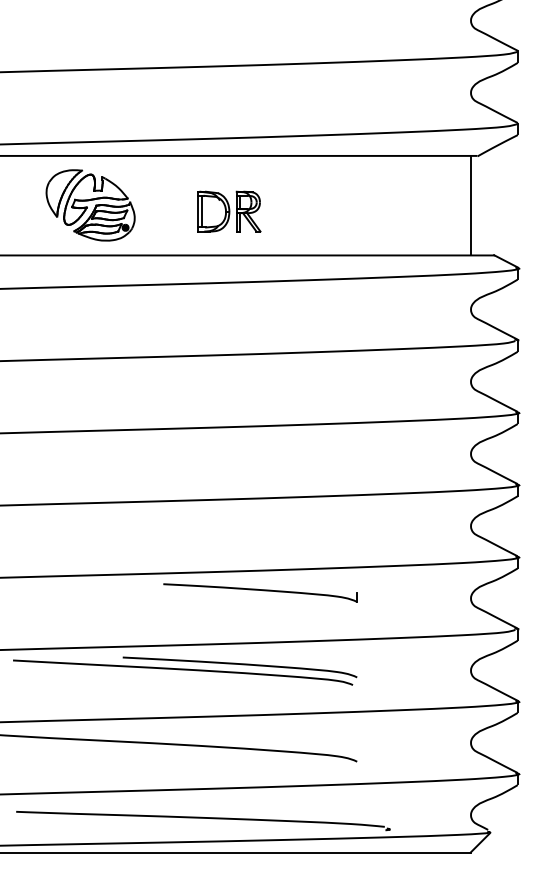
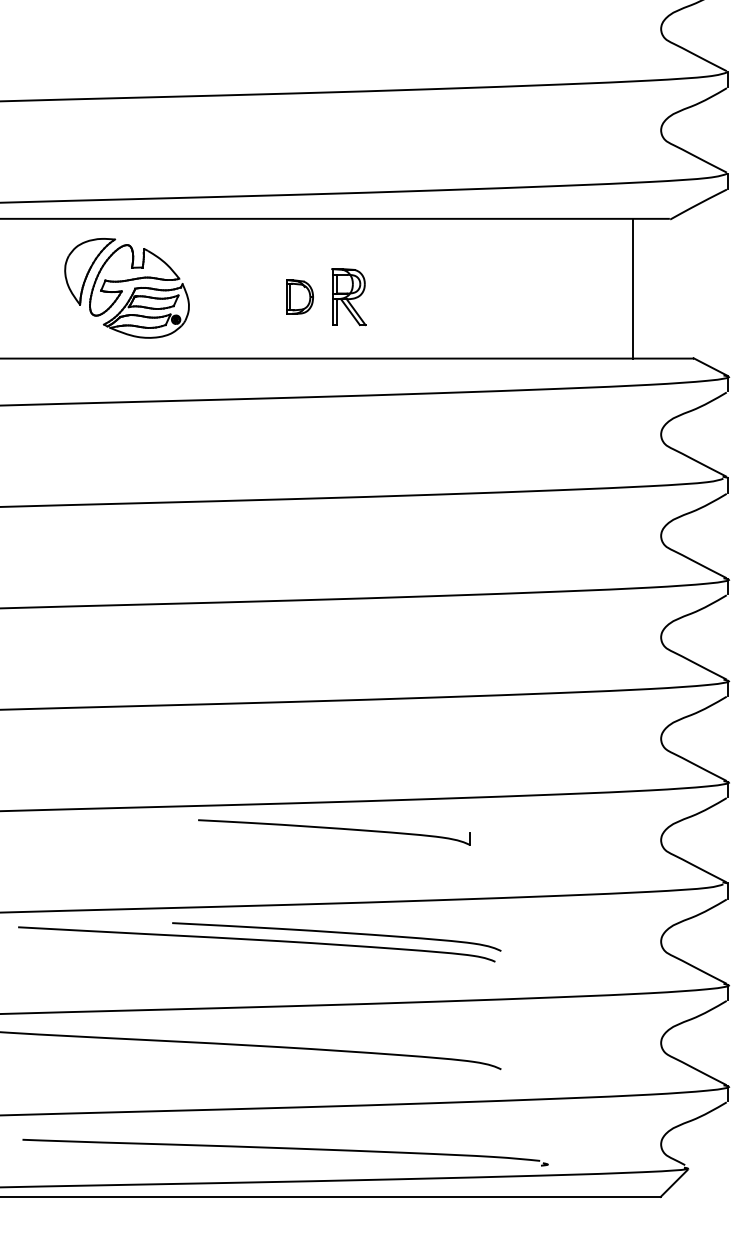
line: (470, 205) -> (632, 288), moved
part: (213, 211) -> (299, 296), size x0.6
part: (260, 592) -> (334, 832), moved

